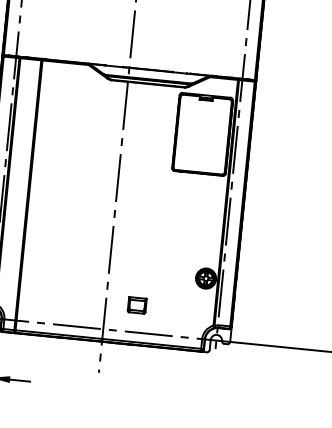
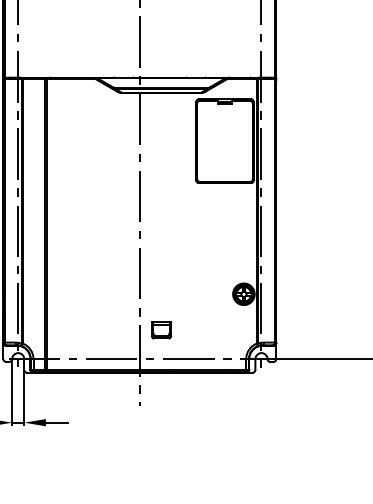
part: (137, 305) -> (161, 330), moved

